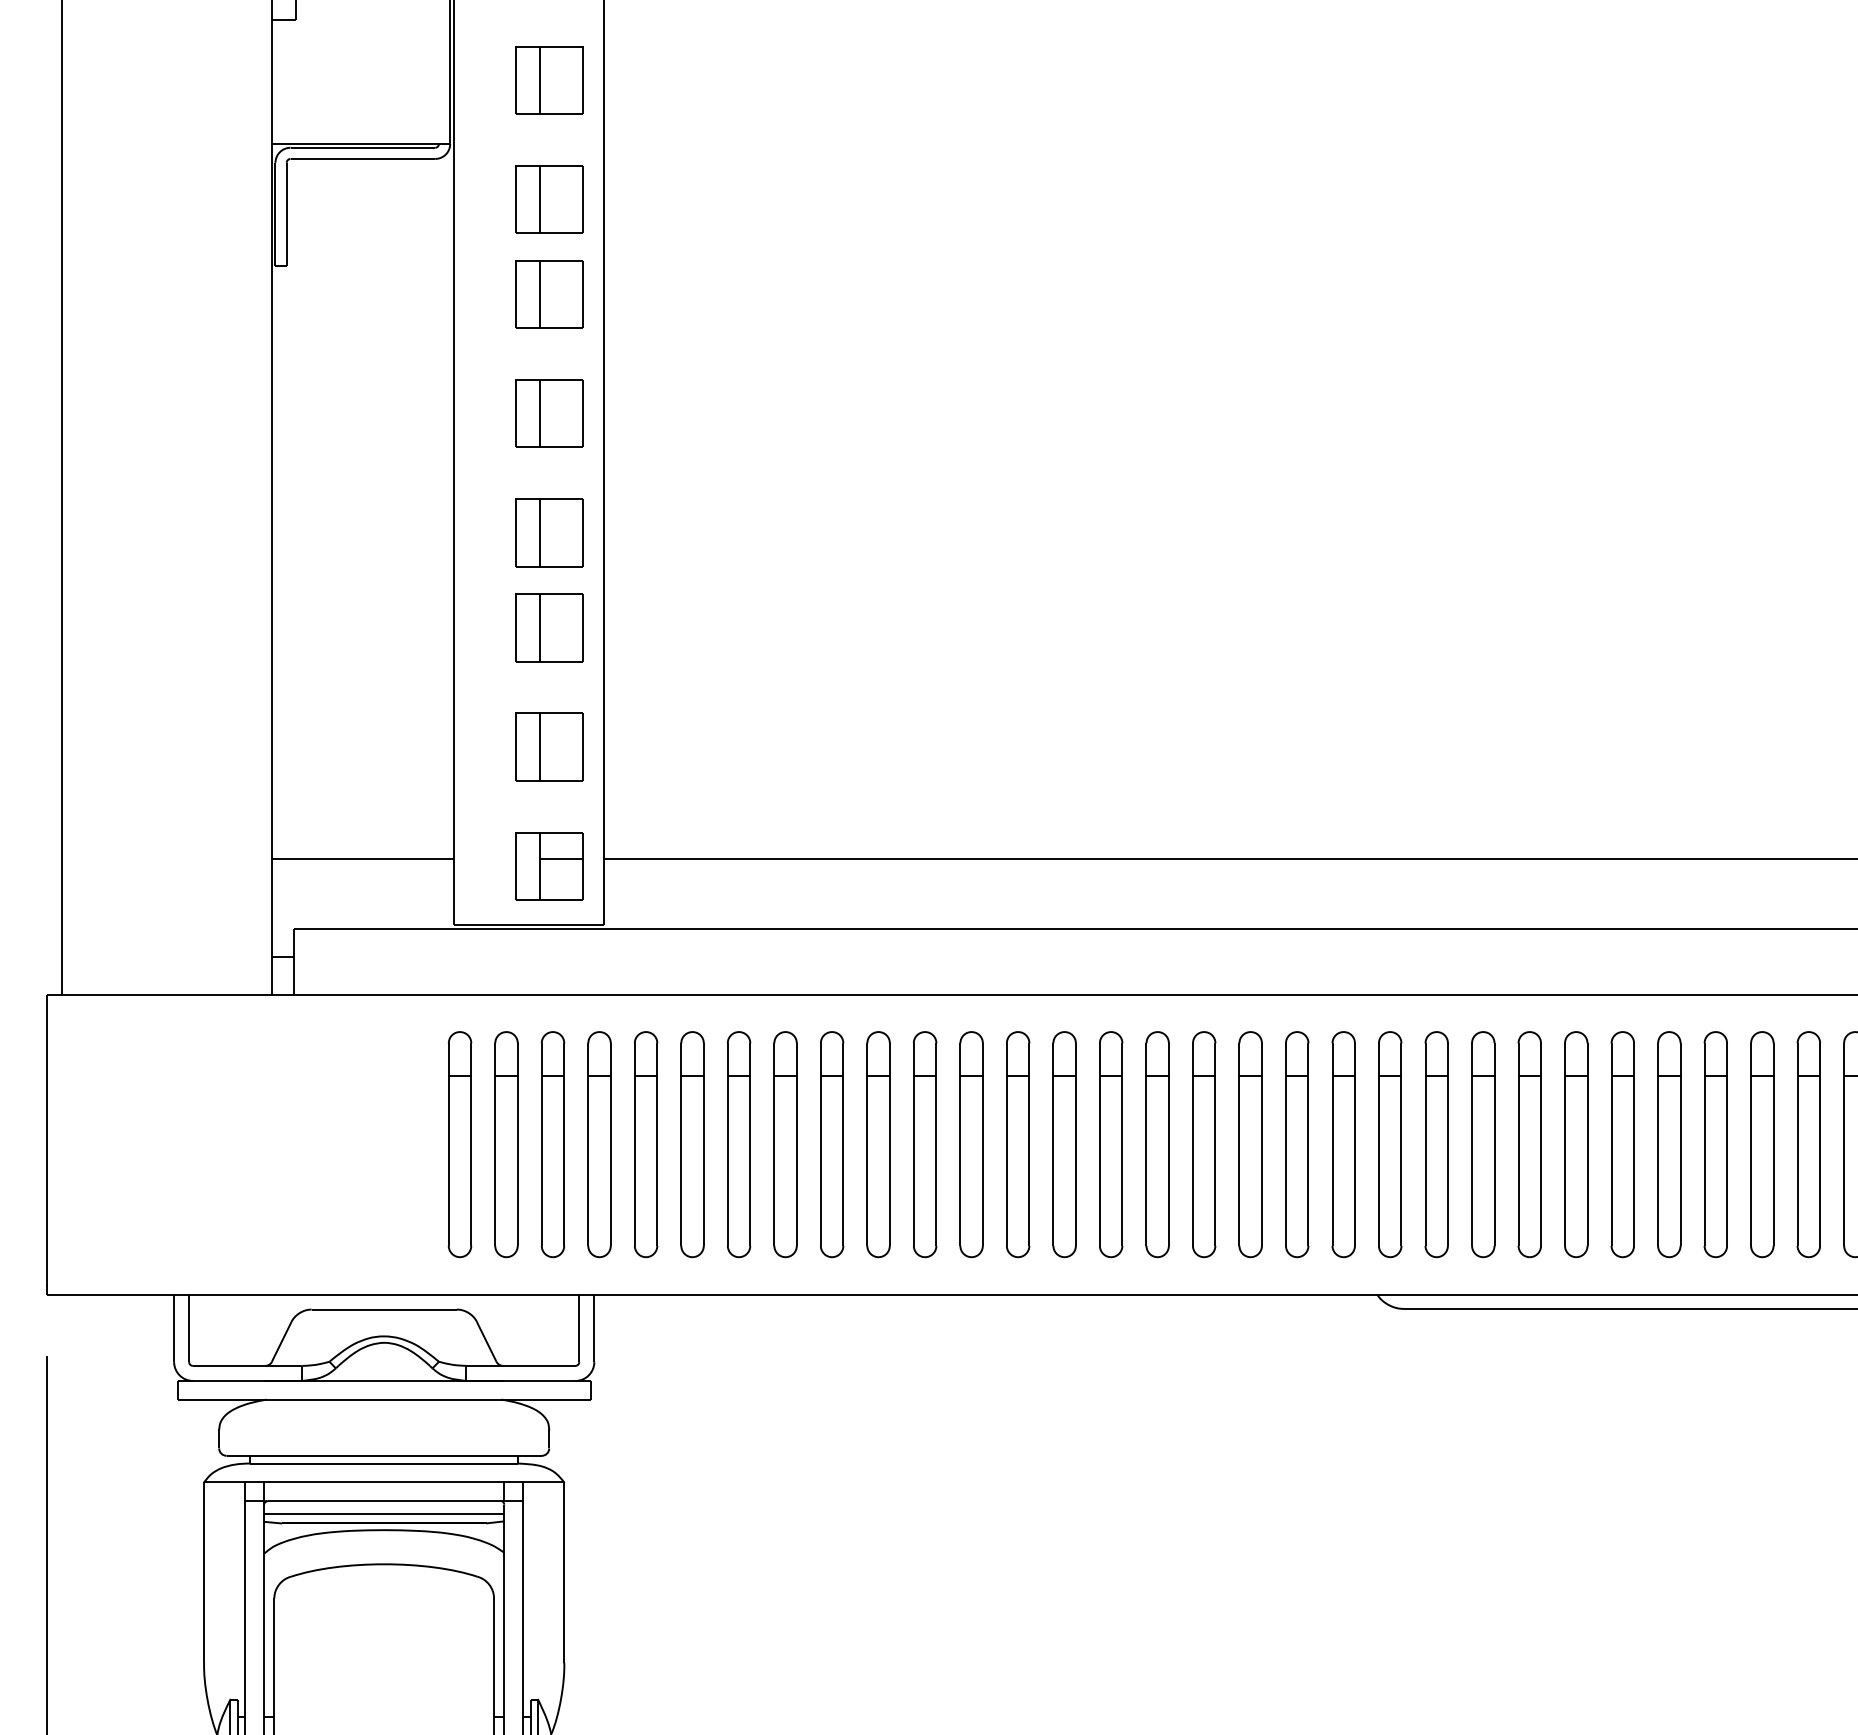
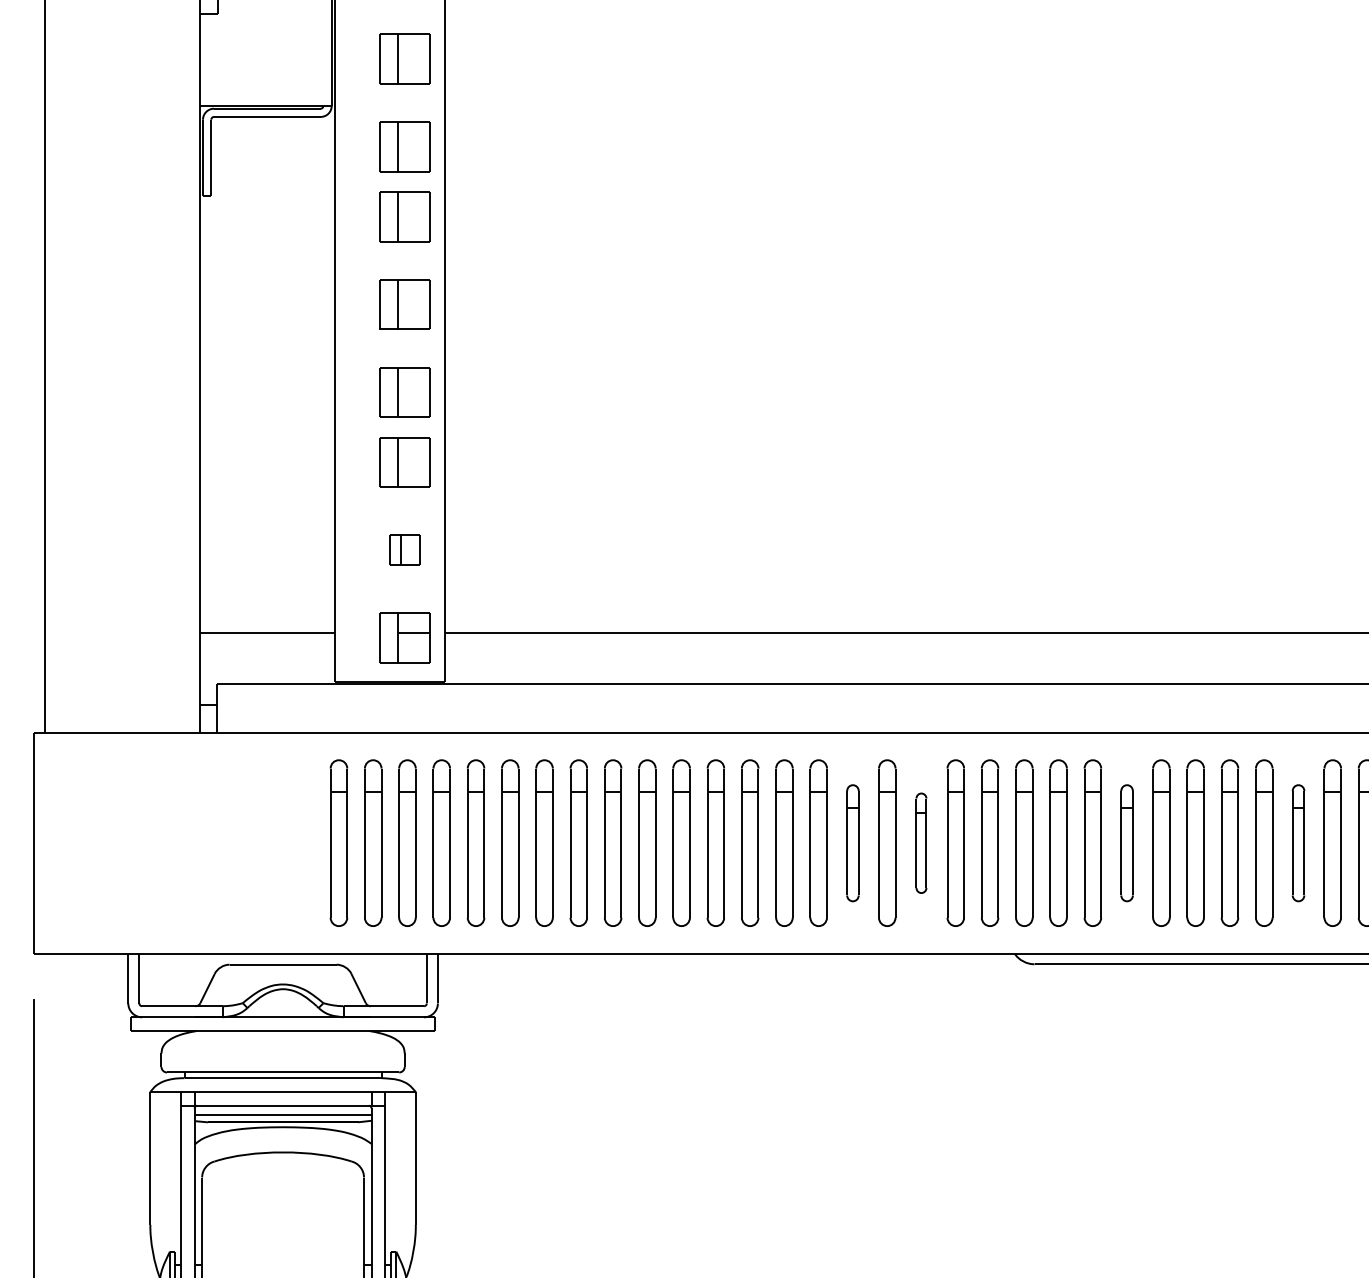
part: (549, 746) -> (404, 549), size x0.6
part: (1157, 1144) -> (852, 843), size x0.7
part: (1250, 1144) -> (921, 843), size x0.6
part: (1529, 1144) -> (1126, 843), size x0.7
part: (1762, 1144) -> (1298, 843), size x0.7

